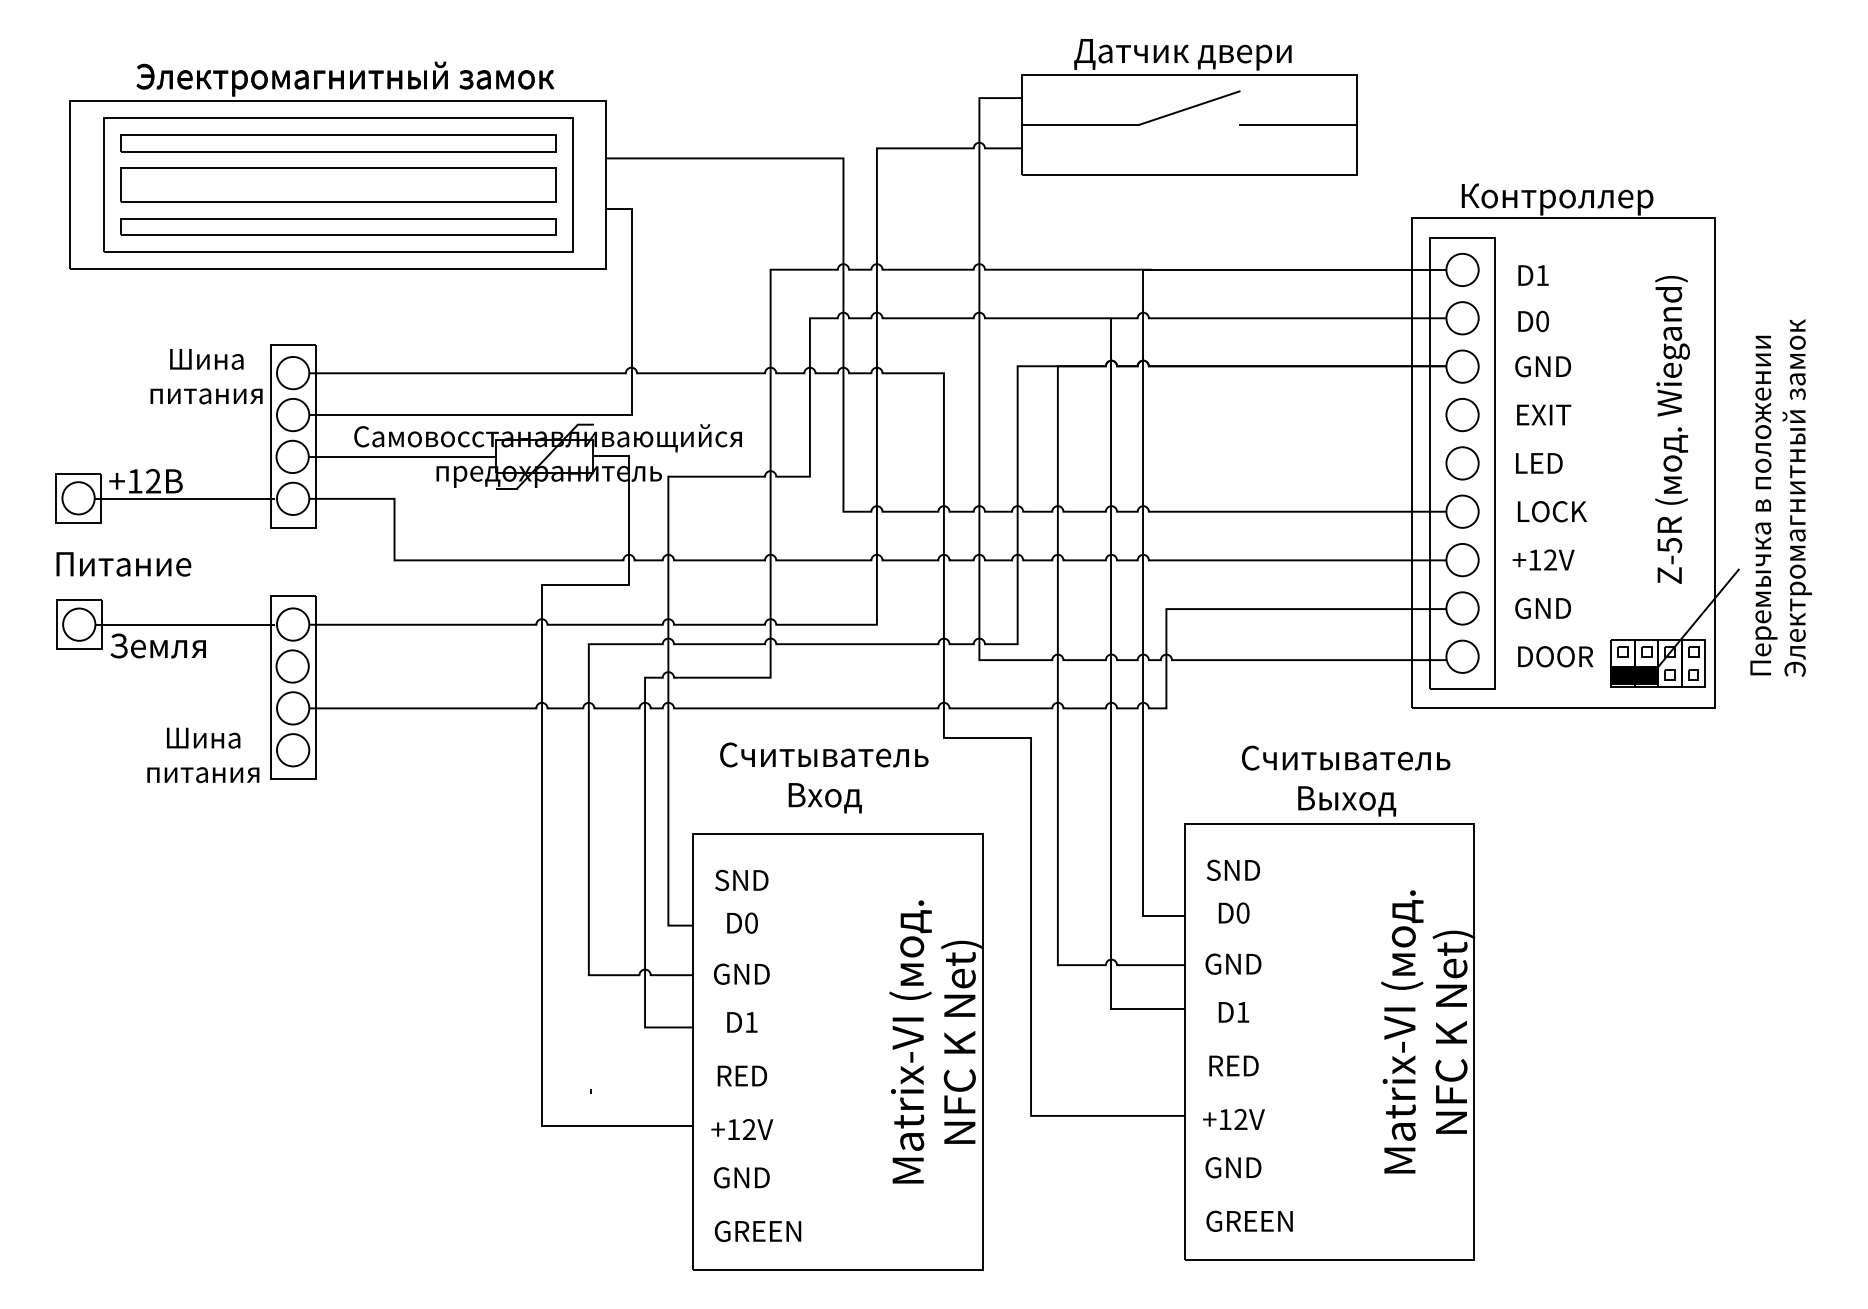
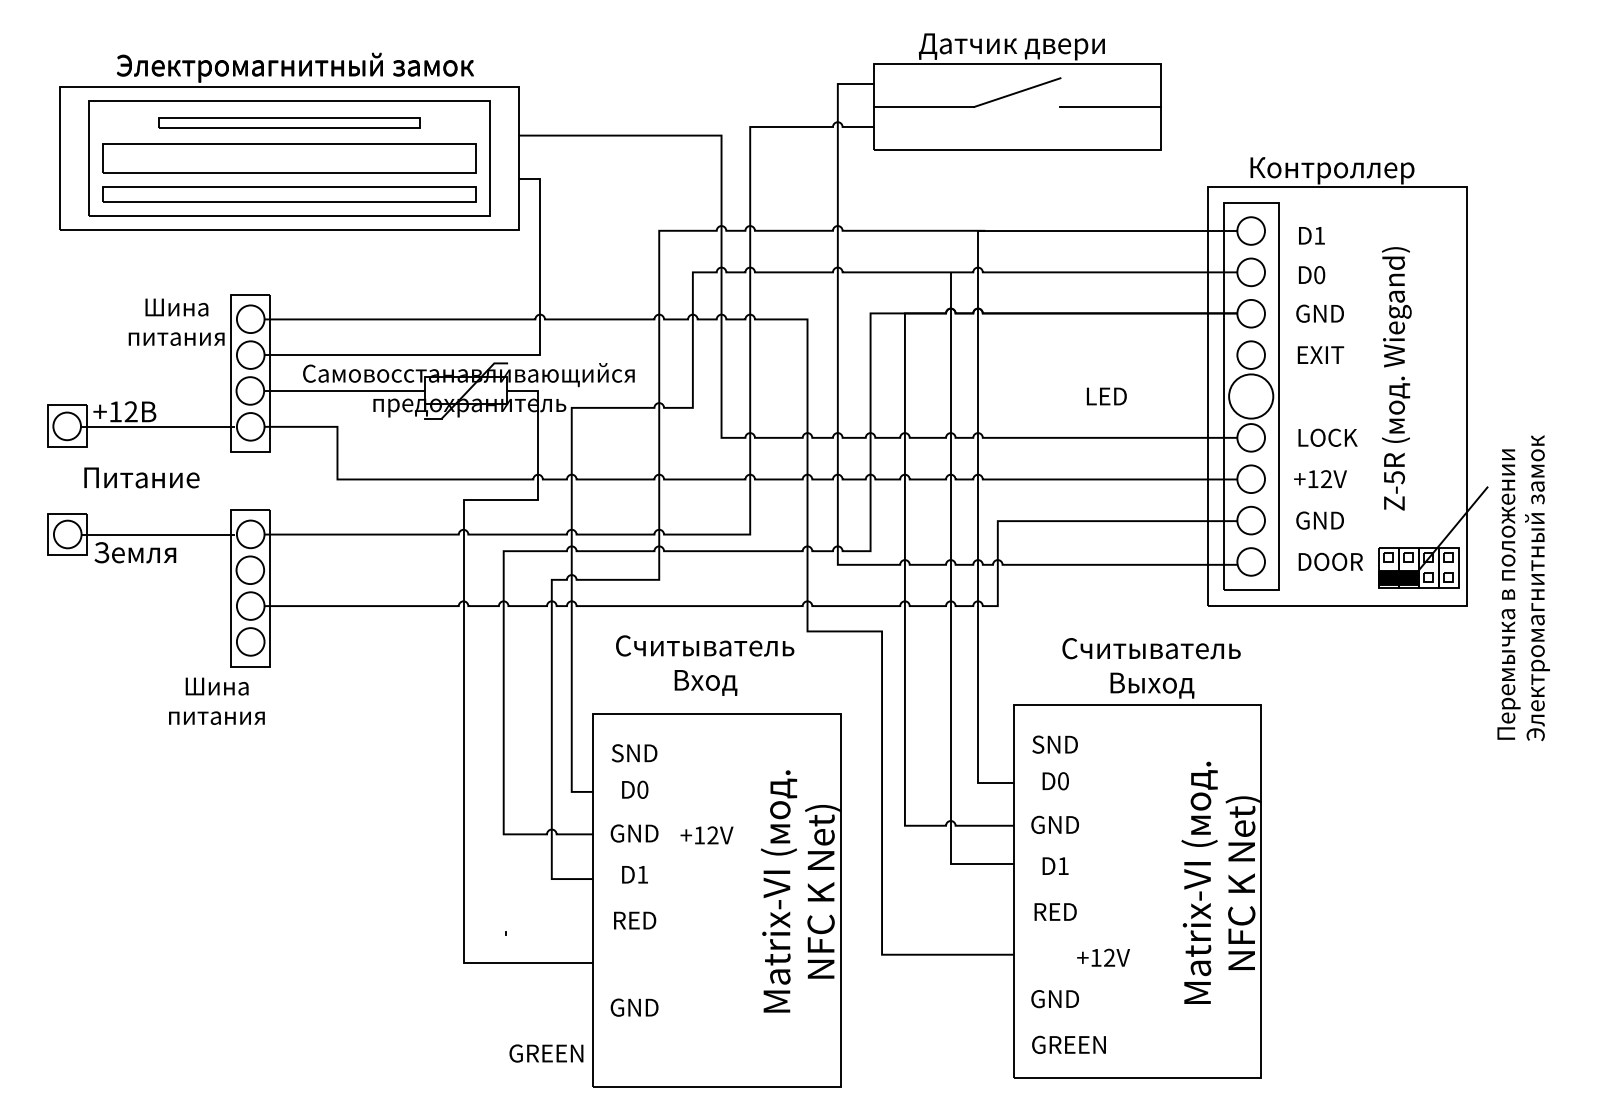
part: (338, 143) -> (289, 122), size x0.7
text: (1672, 429) -> (1396, 378), moved
circle: (1462, 463) -> (1251, 396), size x1.6
text: (1538, 463) -> (1106, 396), moved
text: (1780, 498) -> (1523, 588), moved
text: (123, 563) -> (141, 477), moved
text: (202, 754) -> (216, 700), moved
text: (1233, 1119) -> (1103, 957), moved
text: (741, 1129) -> (706, 835), moved
text: (758, 1231) -> (546, 1053), moved

